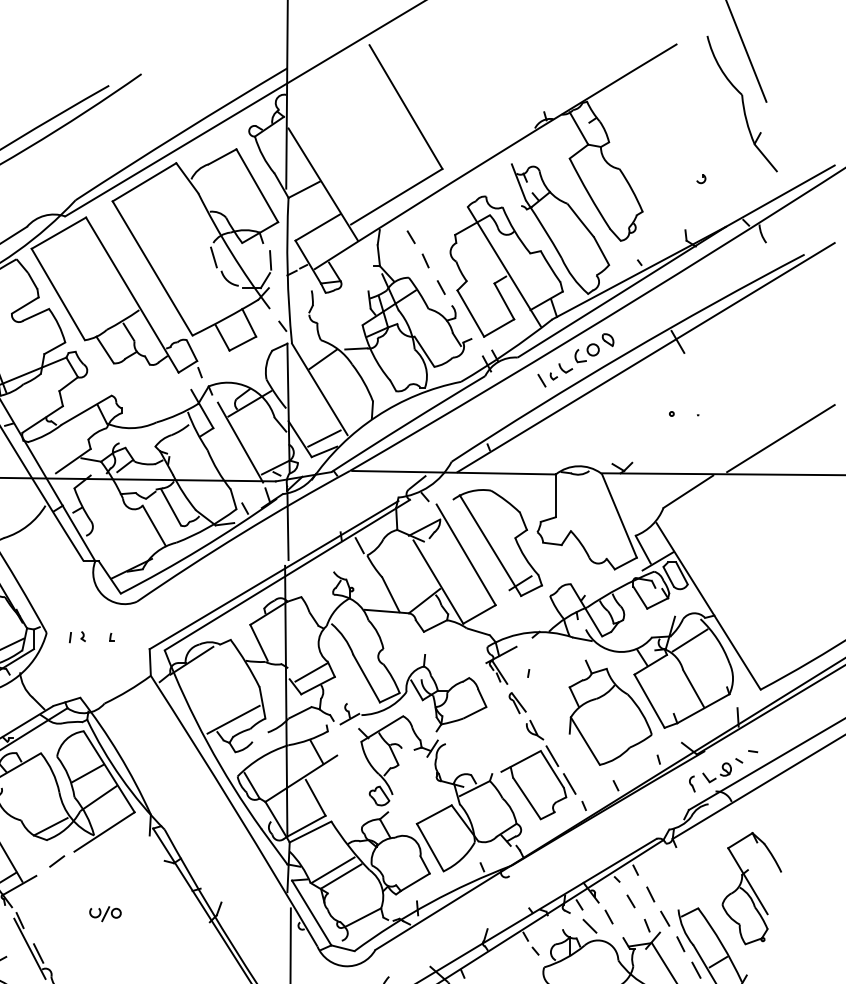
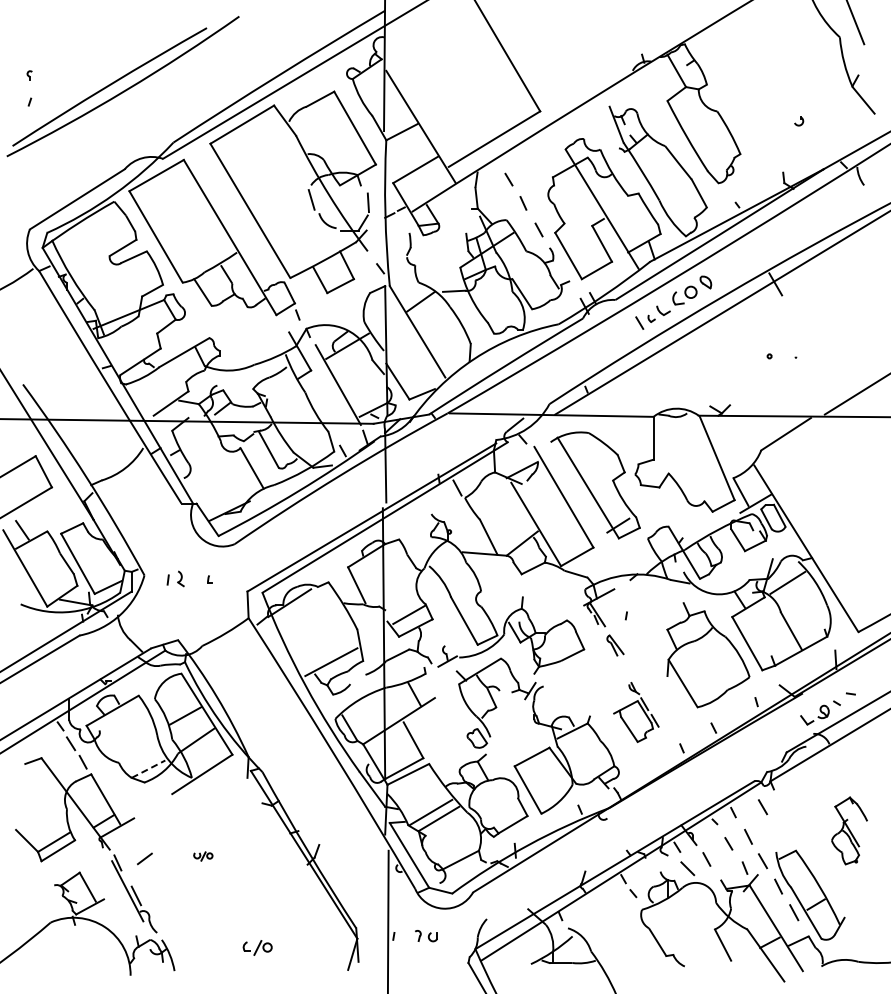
line: (324, 438) -> (422, 380), removed
part: (82, 636) -> (180, 578), size x1.6
part: (538, 770) -> (636, 712), size x0.6
part: (691, 784) -> (789, 726), removed
line: (50, 827) -> (148, 769), solid -> dashed
line: (56, 861) -> (144, 858), moved
line: (665, 865) -> (763, 807), added
part: (751, 888) -> (849, 830), size x0.6
part: (105, 914) -> (203, 856), size x0.6

